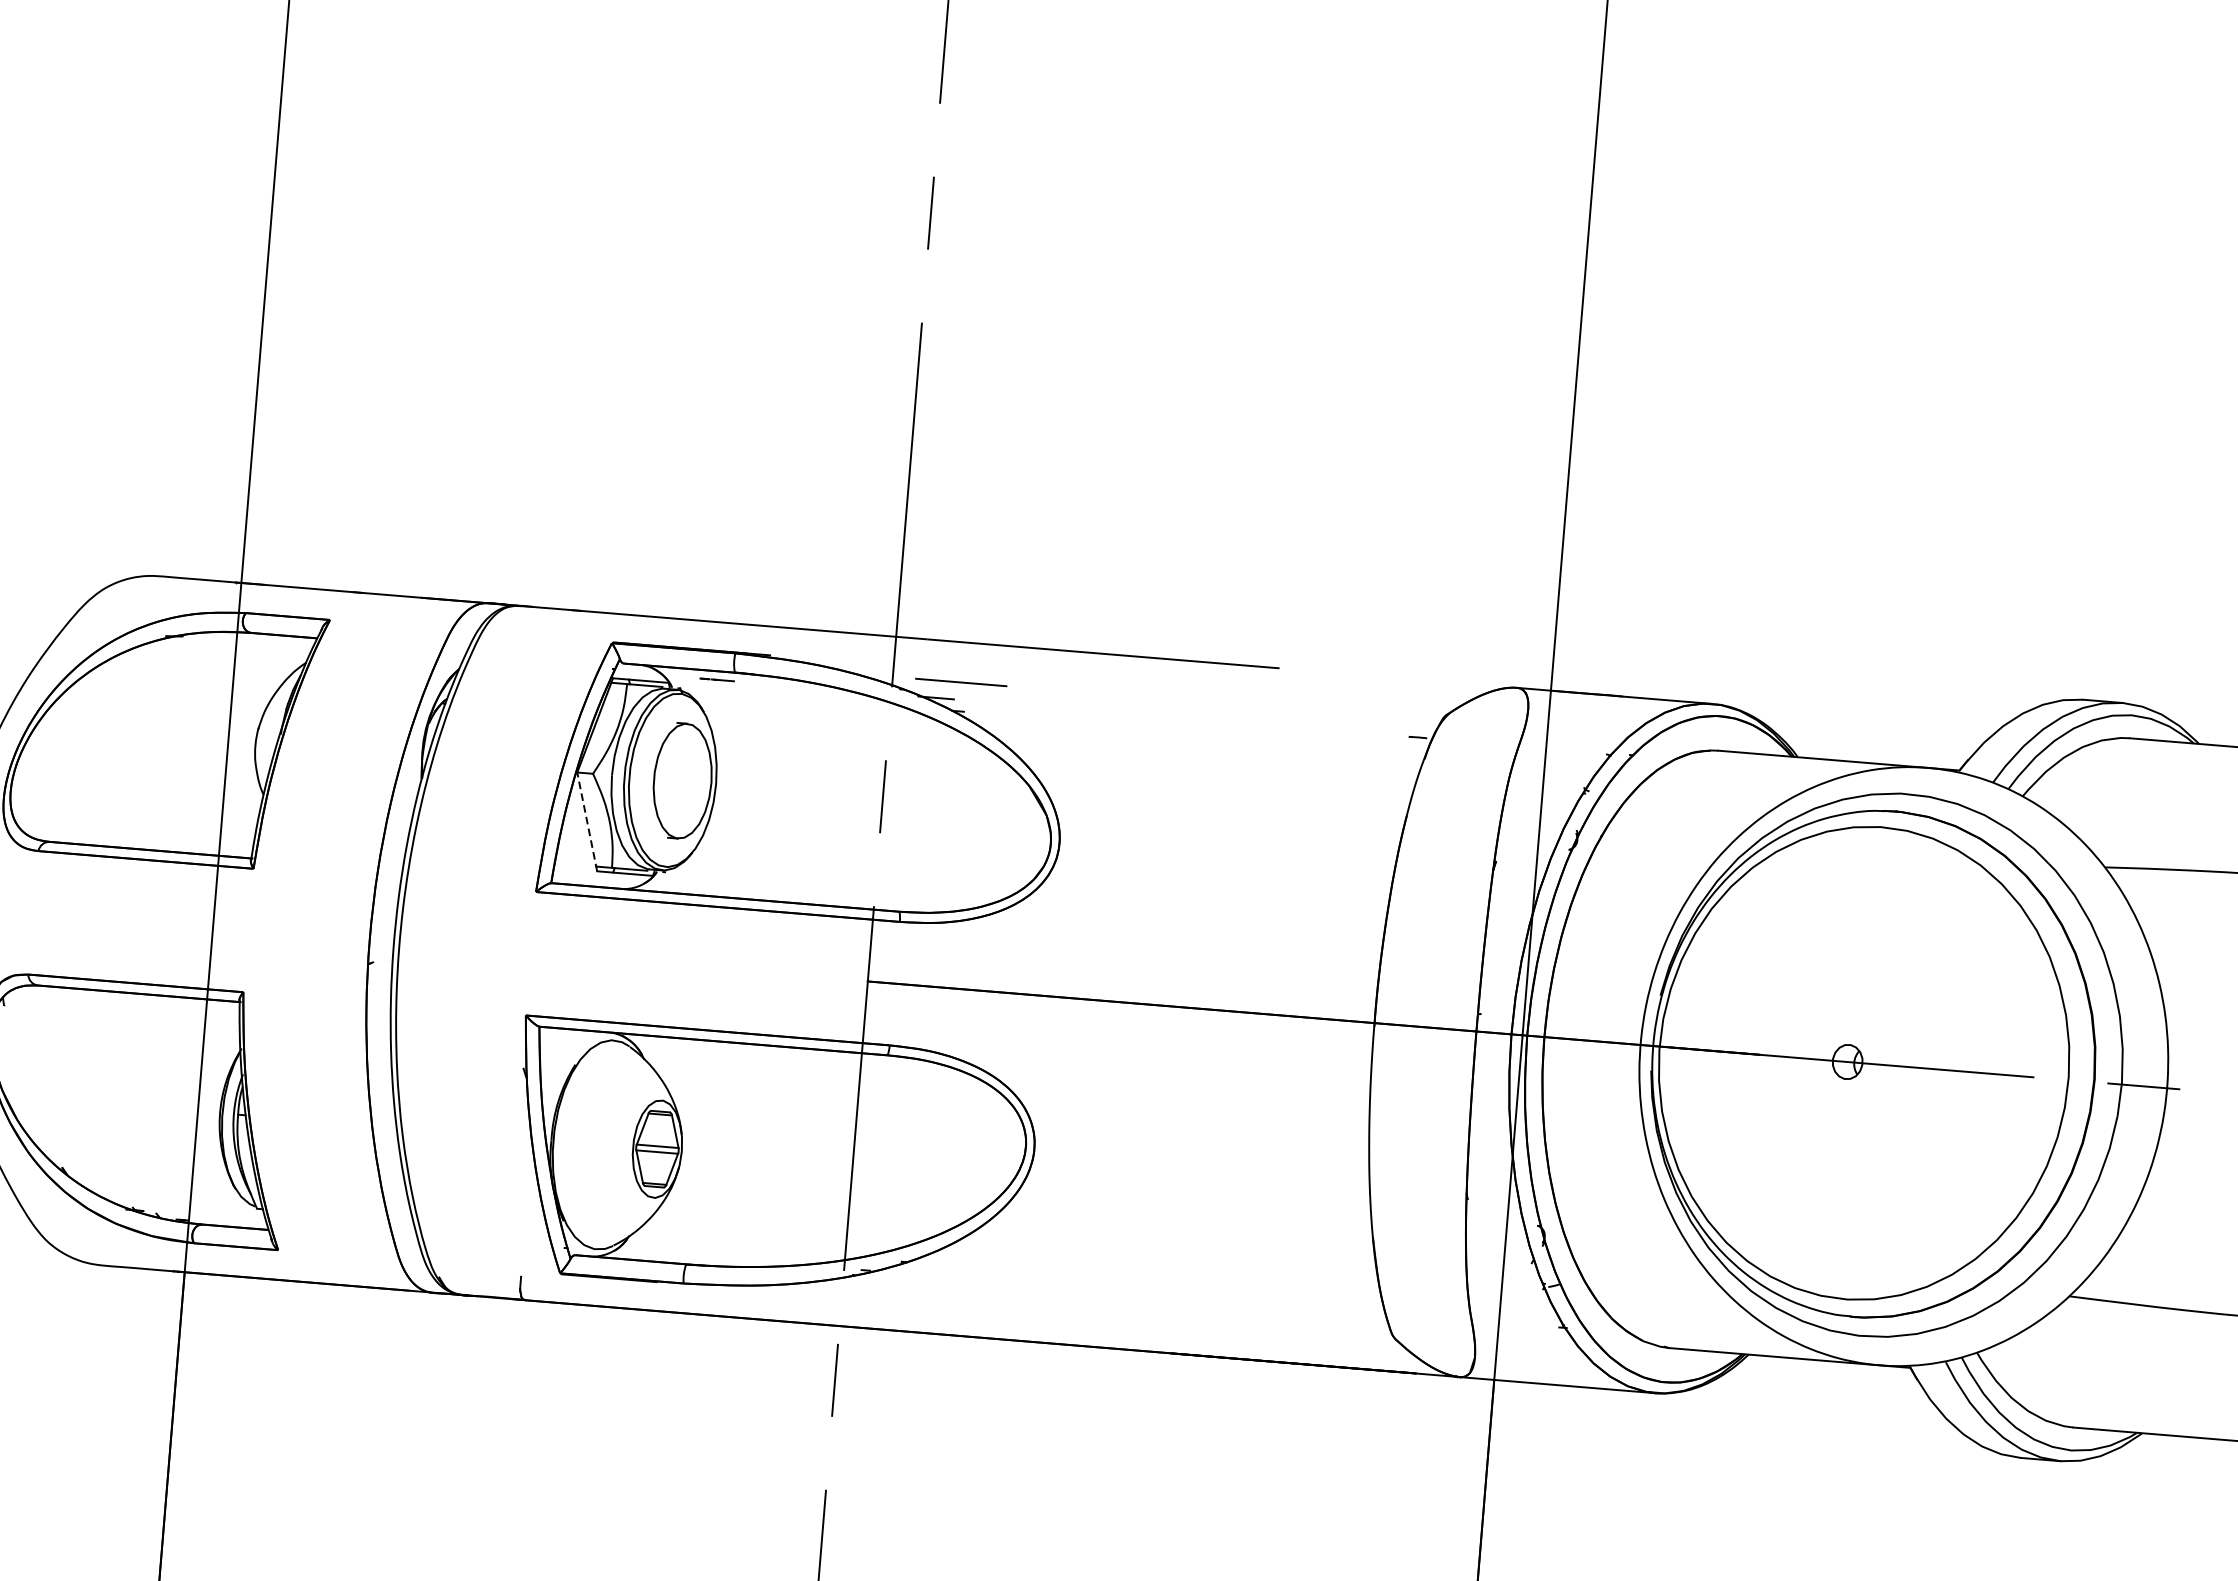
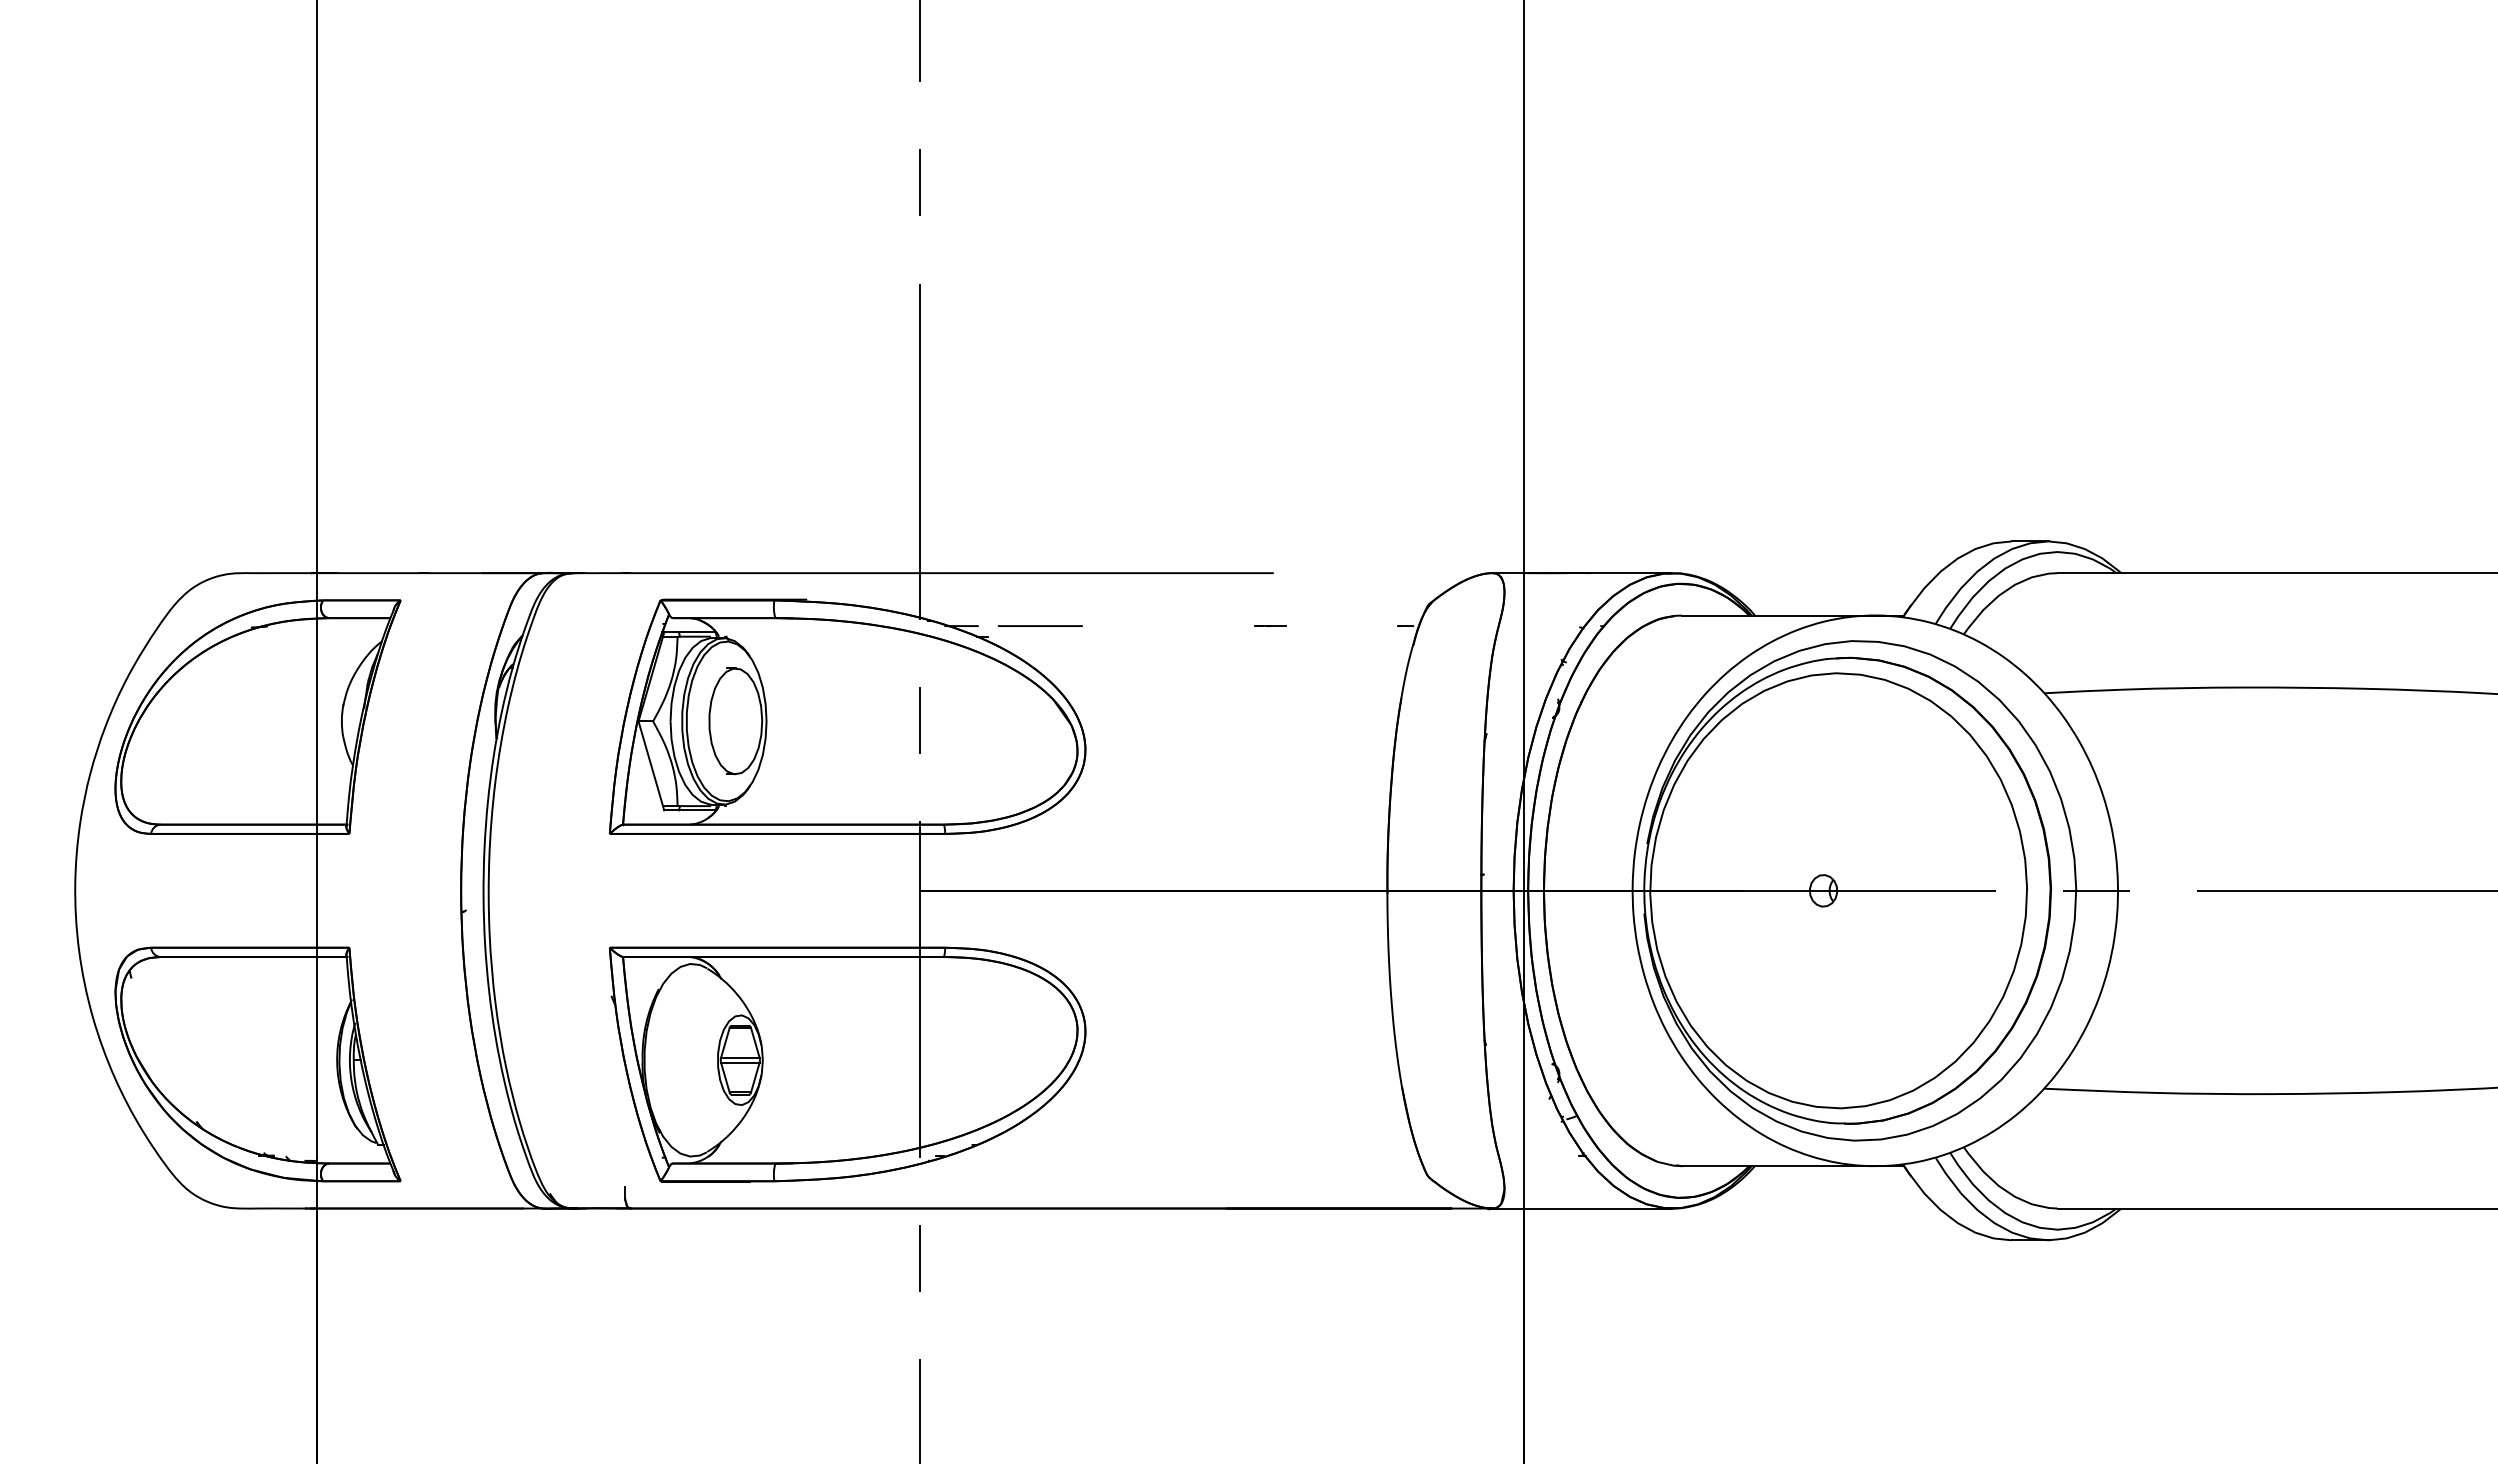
line: (717, 679) -> (1270, 625), moved
line: (960, 681) -> (1039, 625), moved
line: (587, 821) -> (651, 765), dashed -> solid

